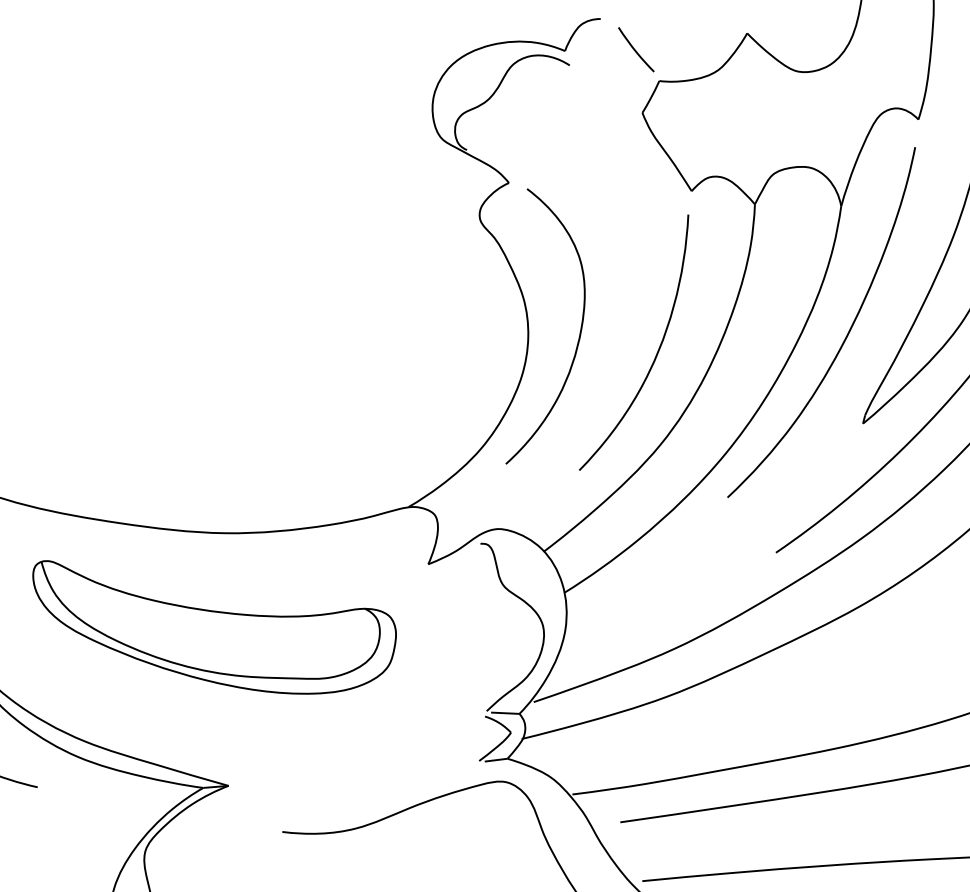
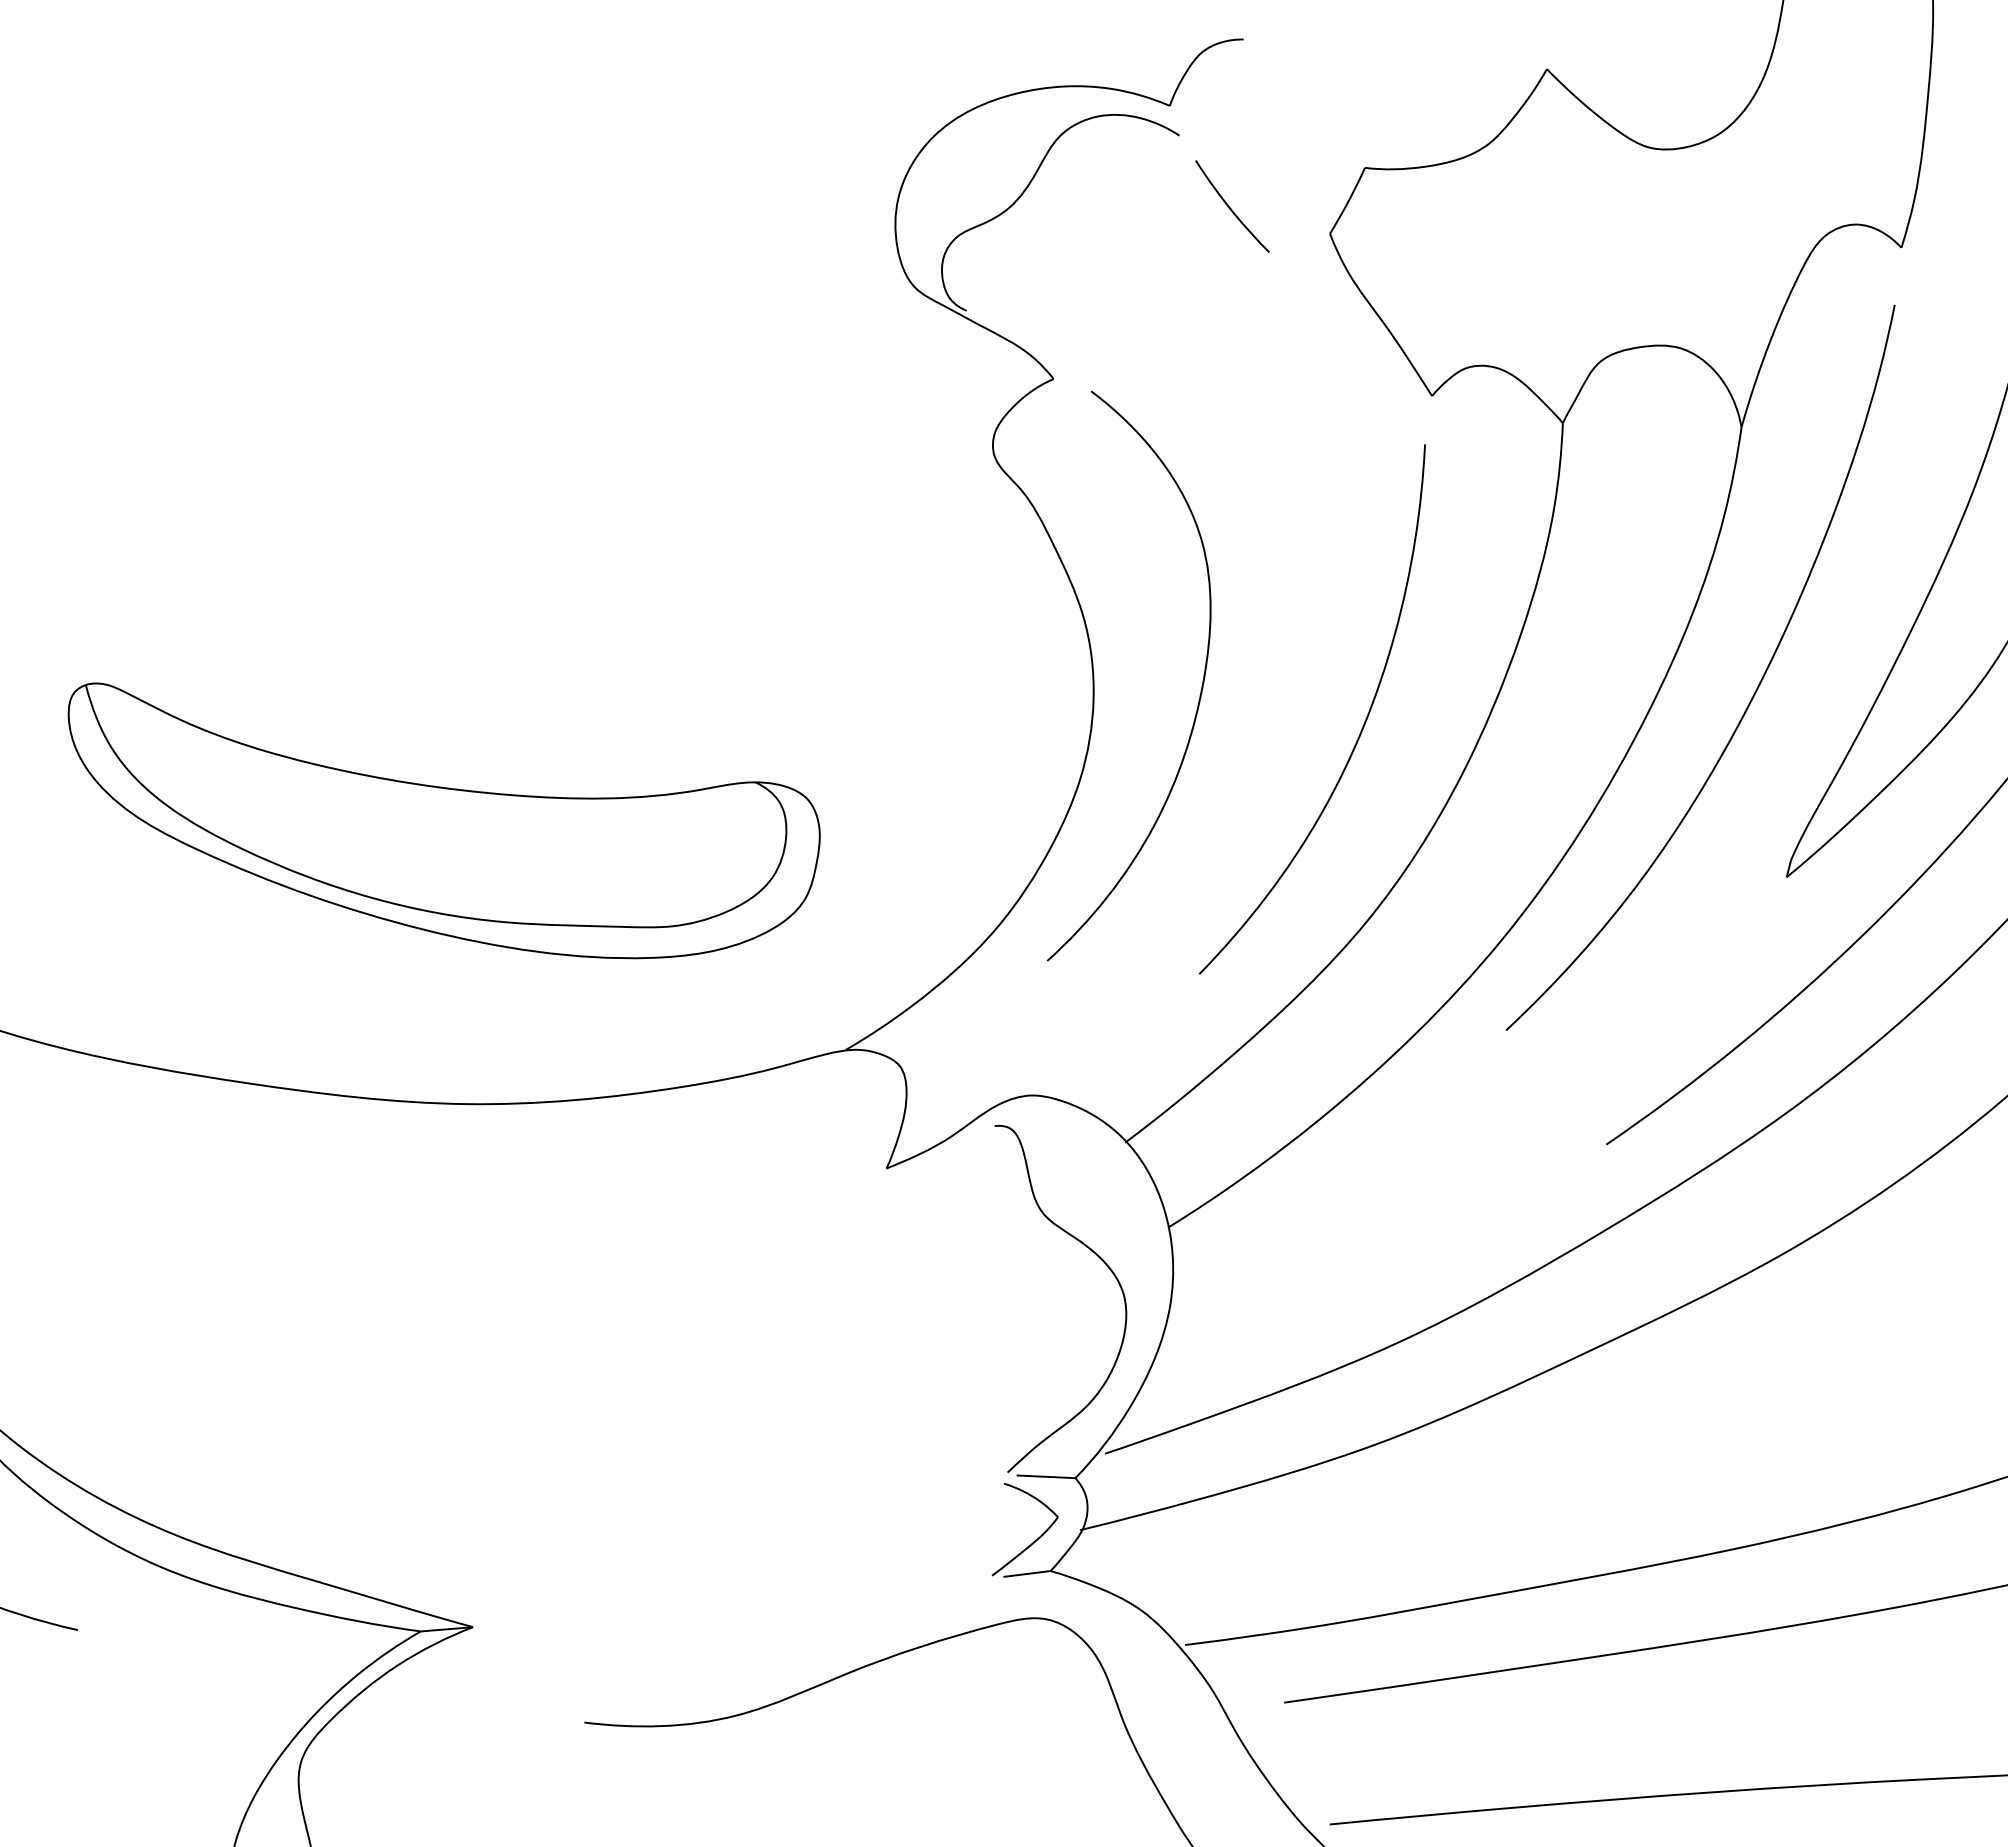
curve: (635, 49) -> (1230, 206), moved
part: (214, 627) -> (443, 821), moved

